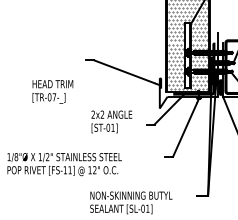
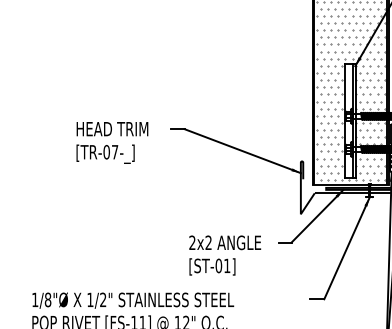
text: (52, 91) -> (111, 141), moved
text: (111, 121) -> (224, 254), moved

